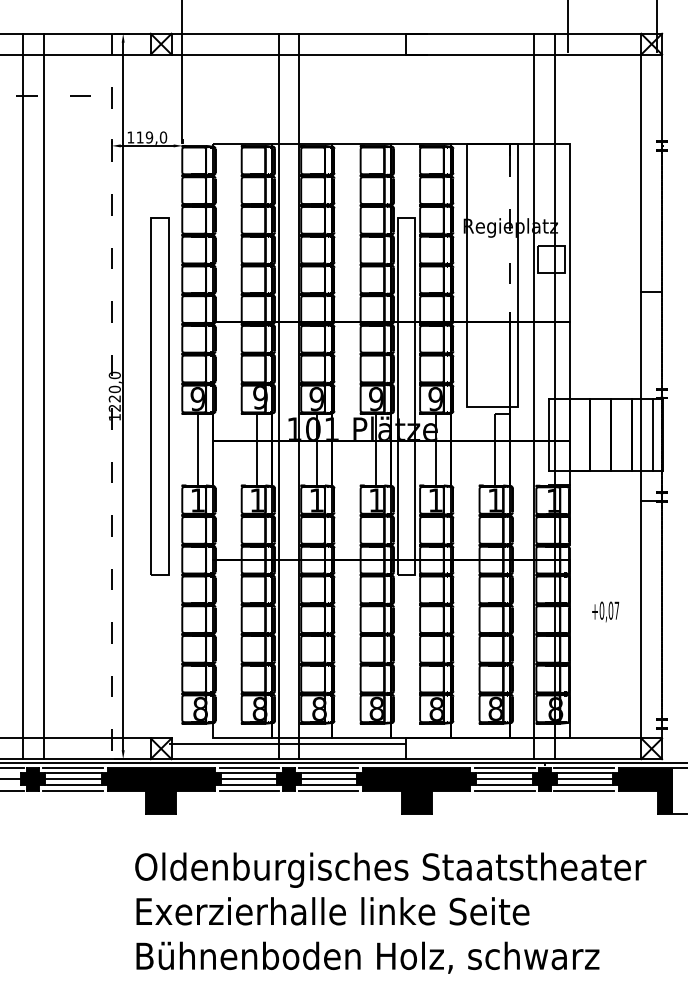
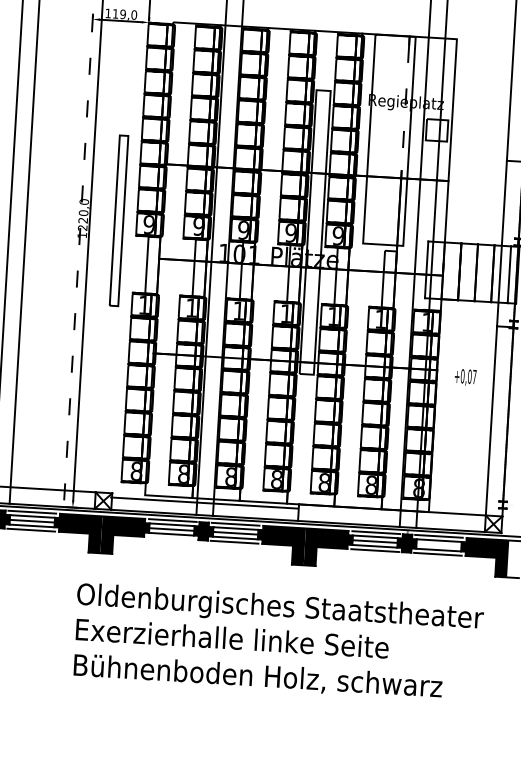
part: (159, 396) -> (118, 220), size x0.6
text: (605, 611) -> (465, 377), moved
line: (584, 779) -> (438, 545), removed
line: (249, 790) -> (171, 538), removed

